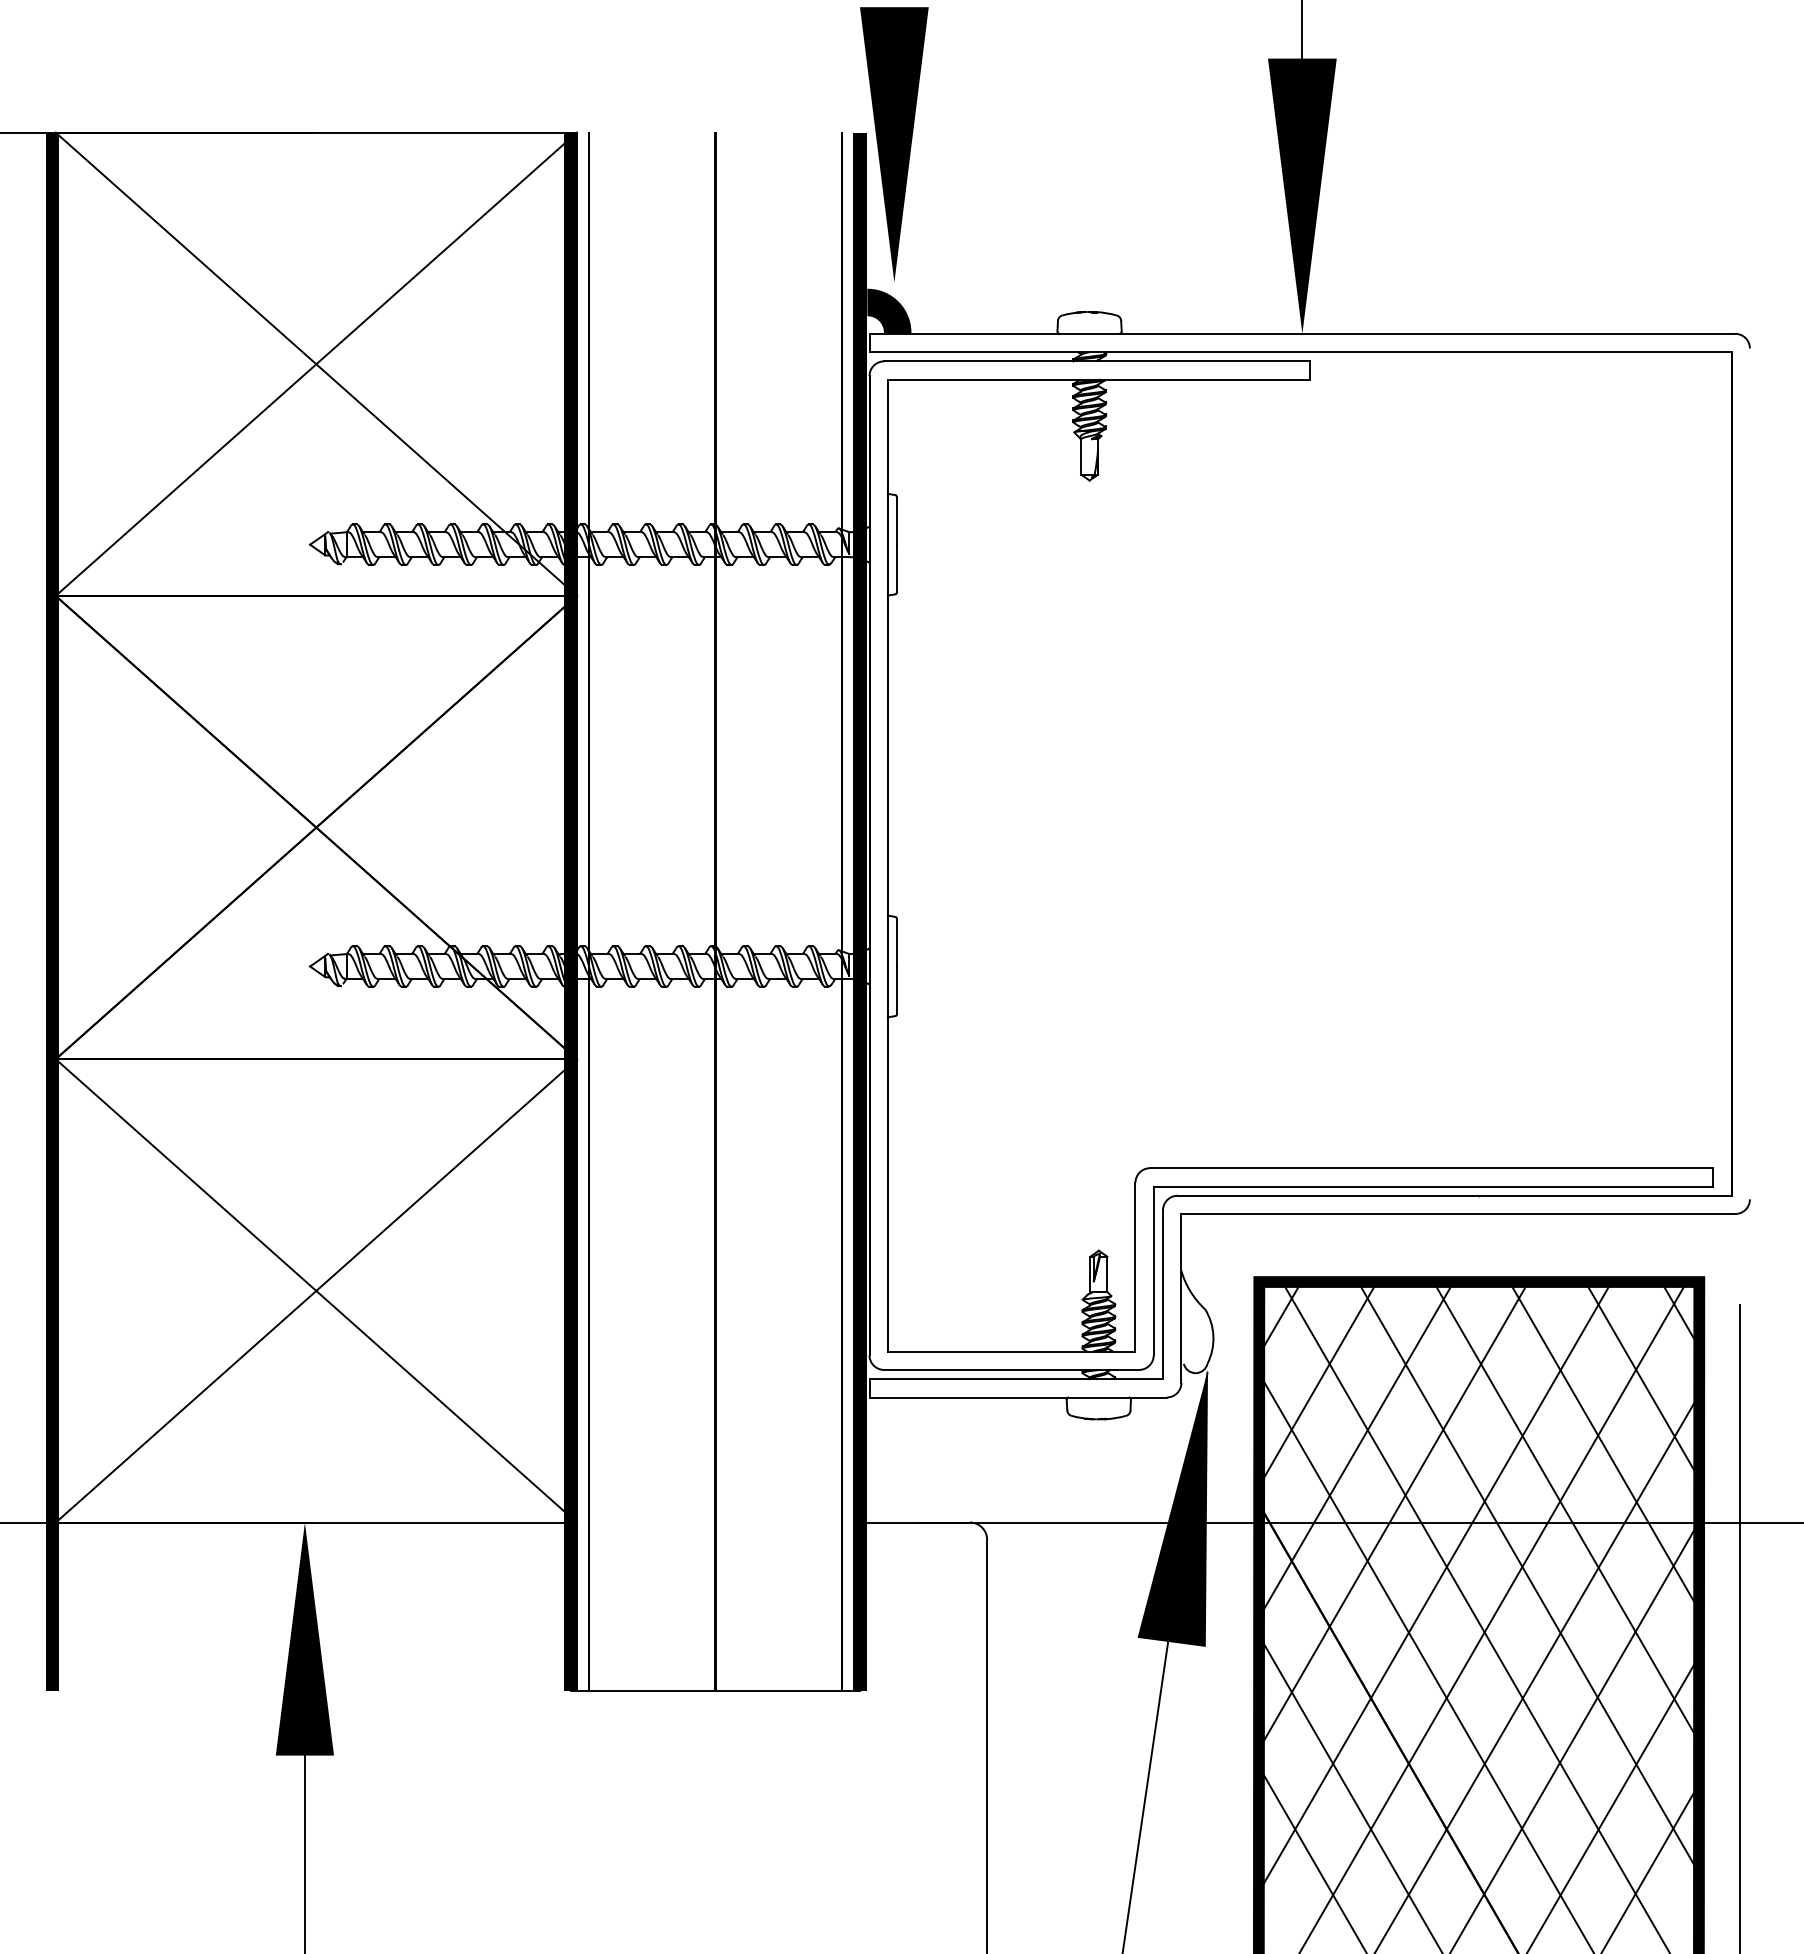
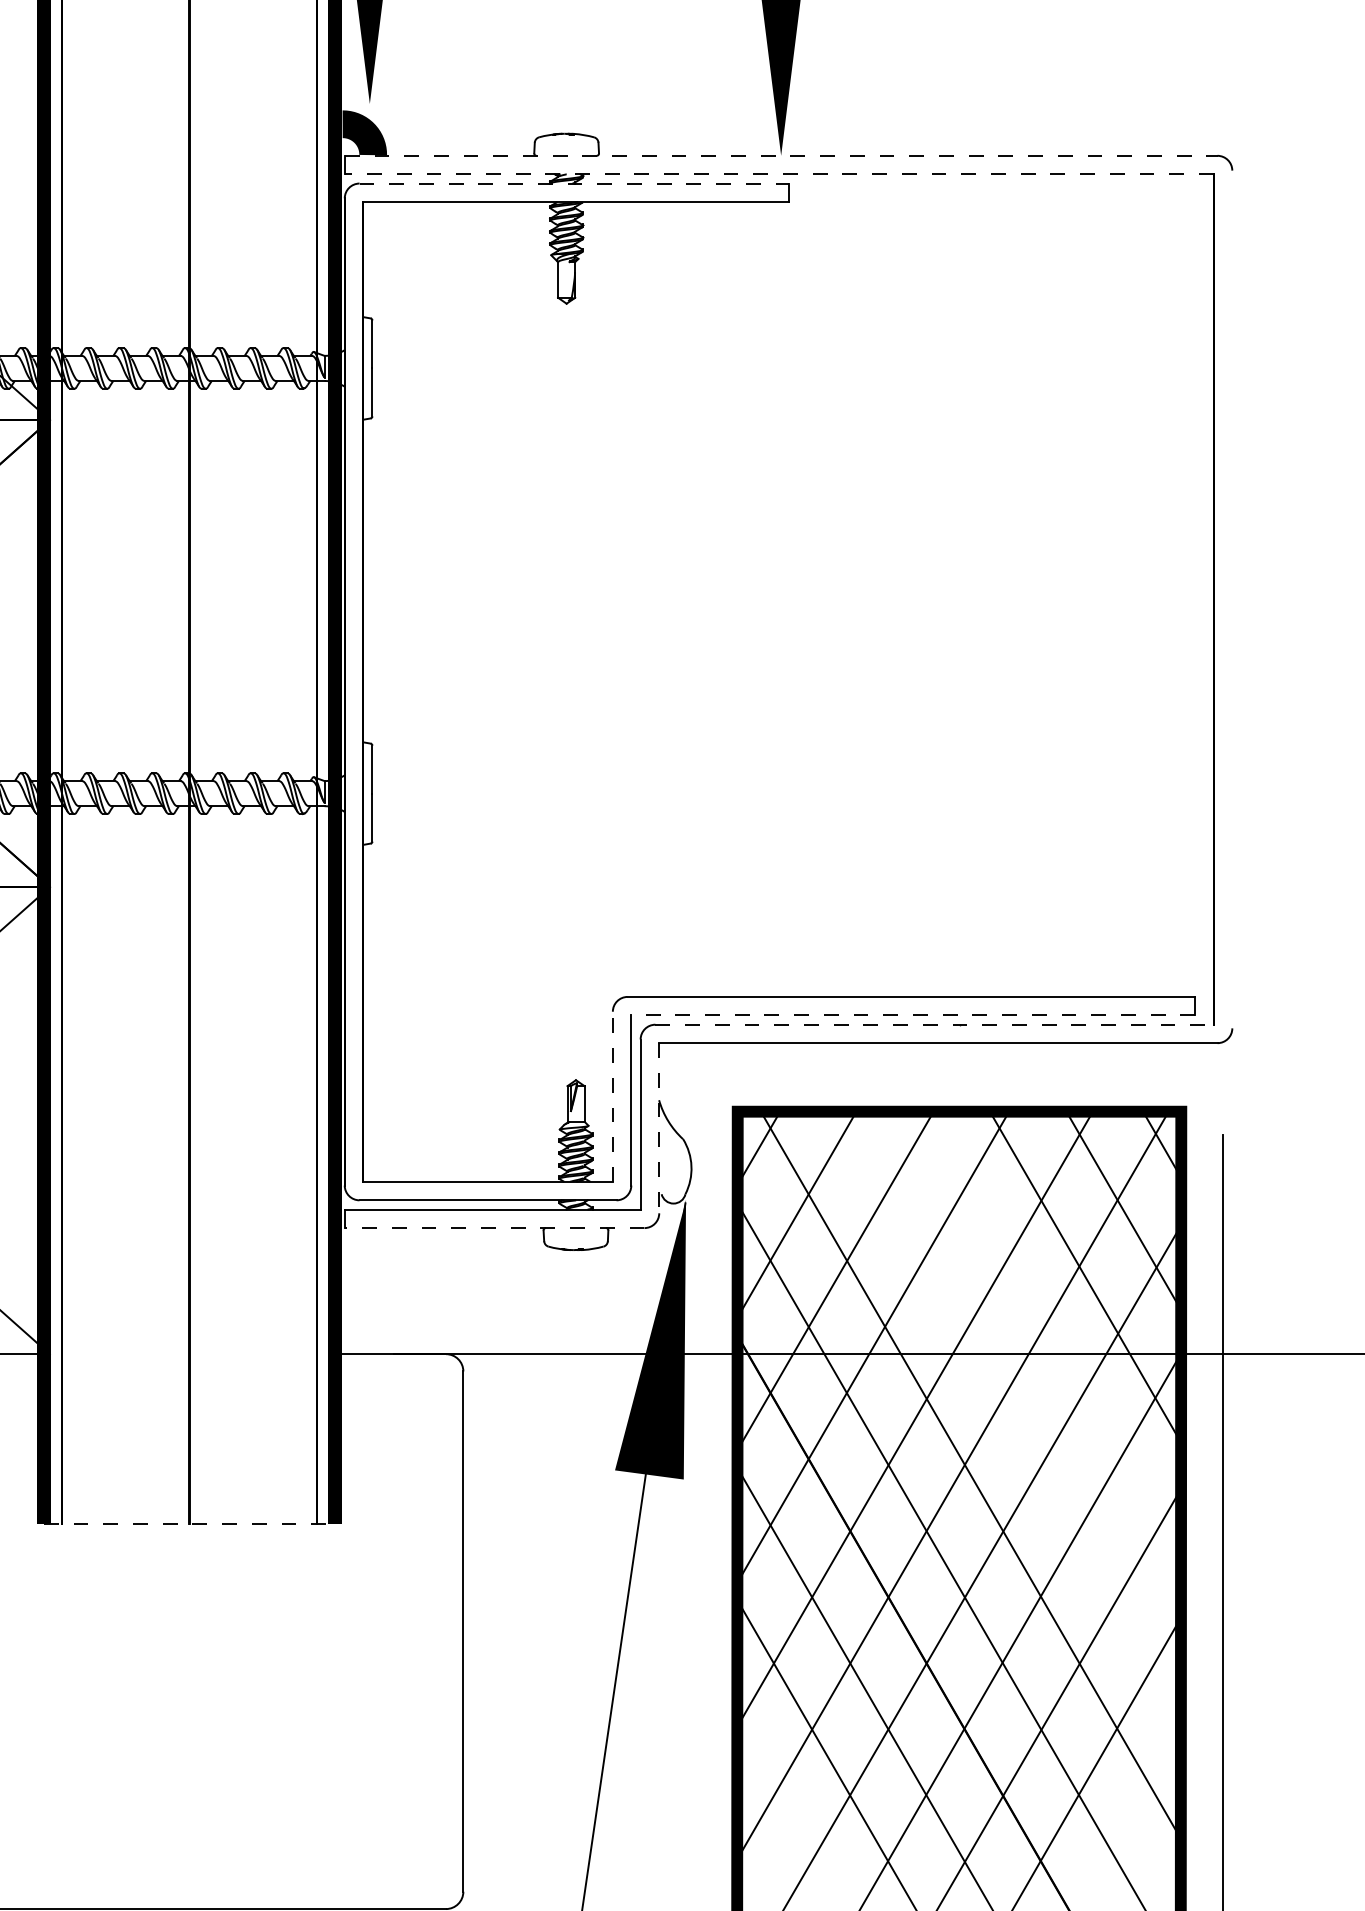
line: (1302, 333) -> (781, 155), solid -> dashed
line: (1300, 352) -> (779, 174), solid -> dashed
line: (1096, 361) -> (573, 183), solid -> dashed
line: (1433, 1186) -> (913, 1015), solid -> dashed
line: (1454, 1195) -> (934, 1024), solid -> dashed
line: (1135, 1266) -> (612, 1096), solid -> dashed
line: (1181, 1298) -> (659, 1128), solid -> dashed
line: (1018, 1397) -> (494, 1228), solid -> dashed
line: (1565, 1511) -> (1046, 1343), removed
line: (1528, 1576) -> (1009, 1408), removed
line: (716, 1690) -> (190, 1523), solid -> dashed

